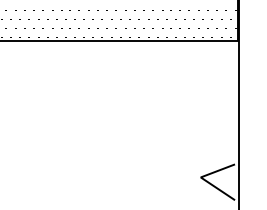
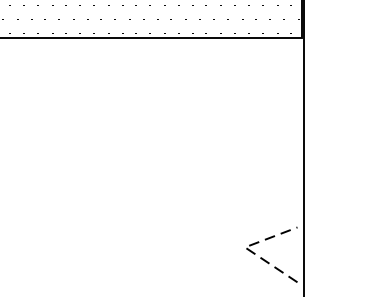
line: (202, 178) -> (247, 249), solid -> dashed

